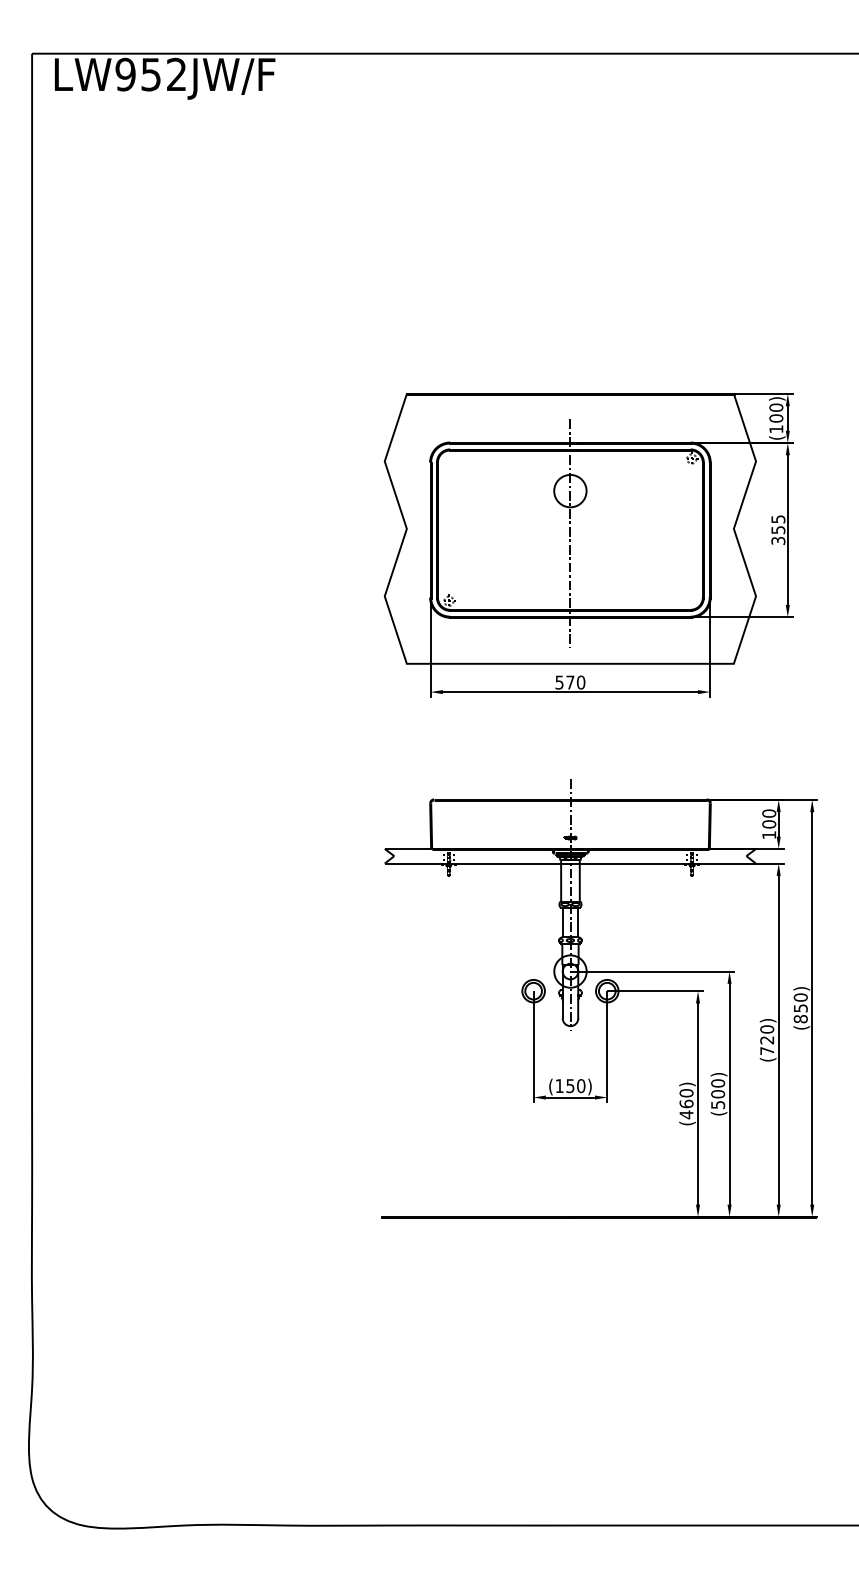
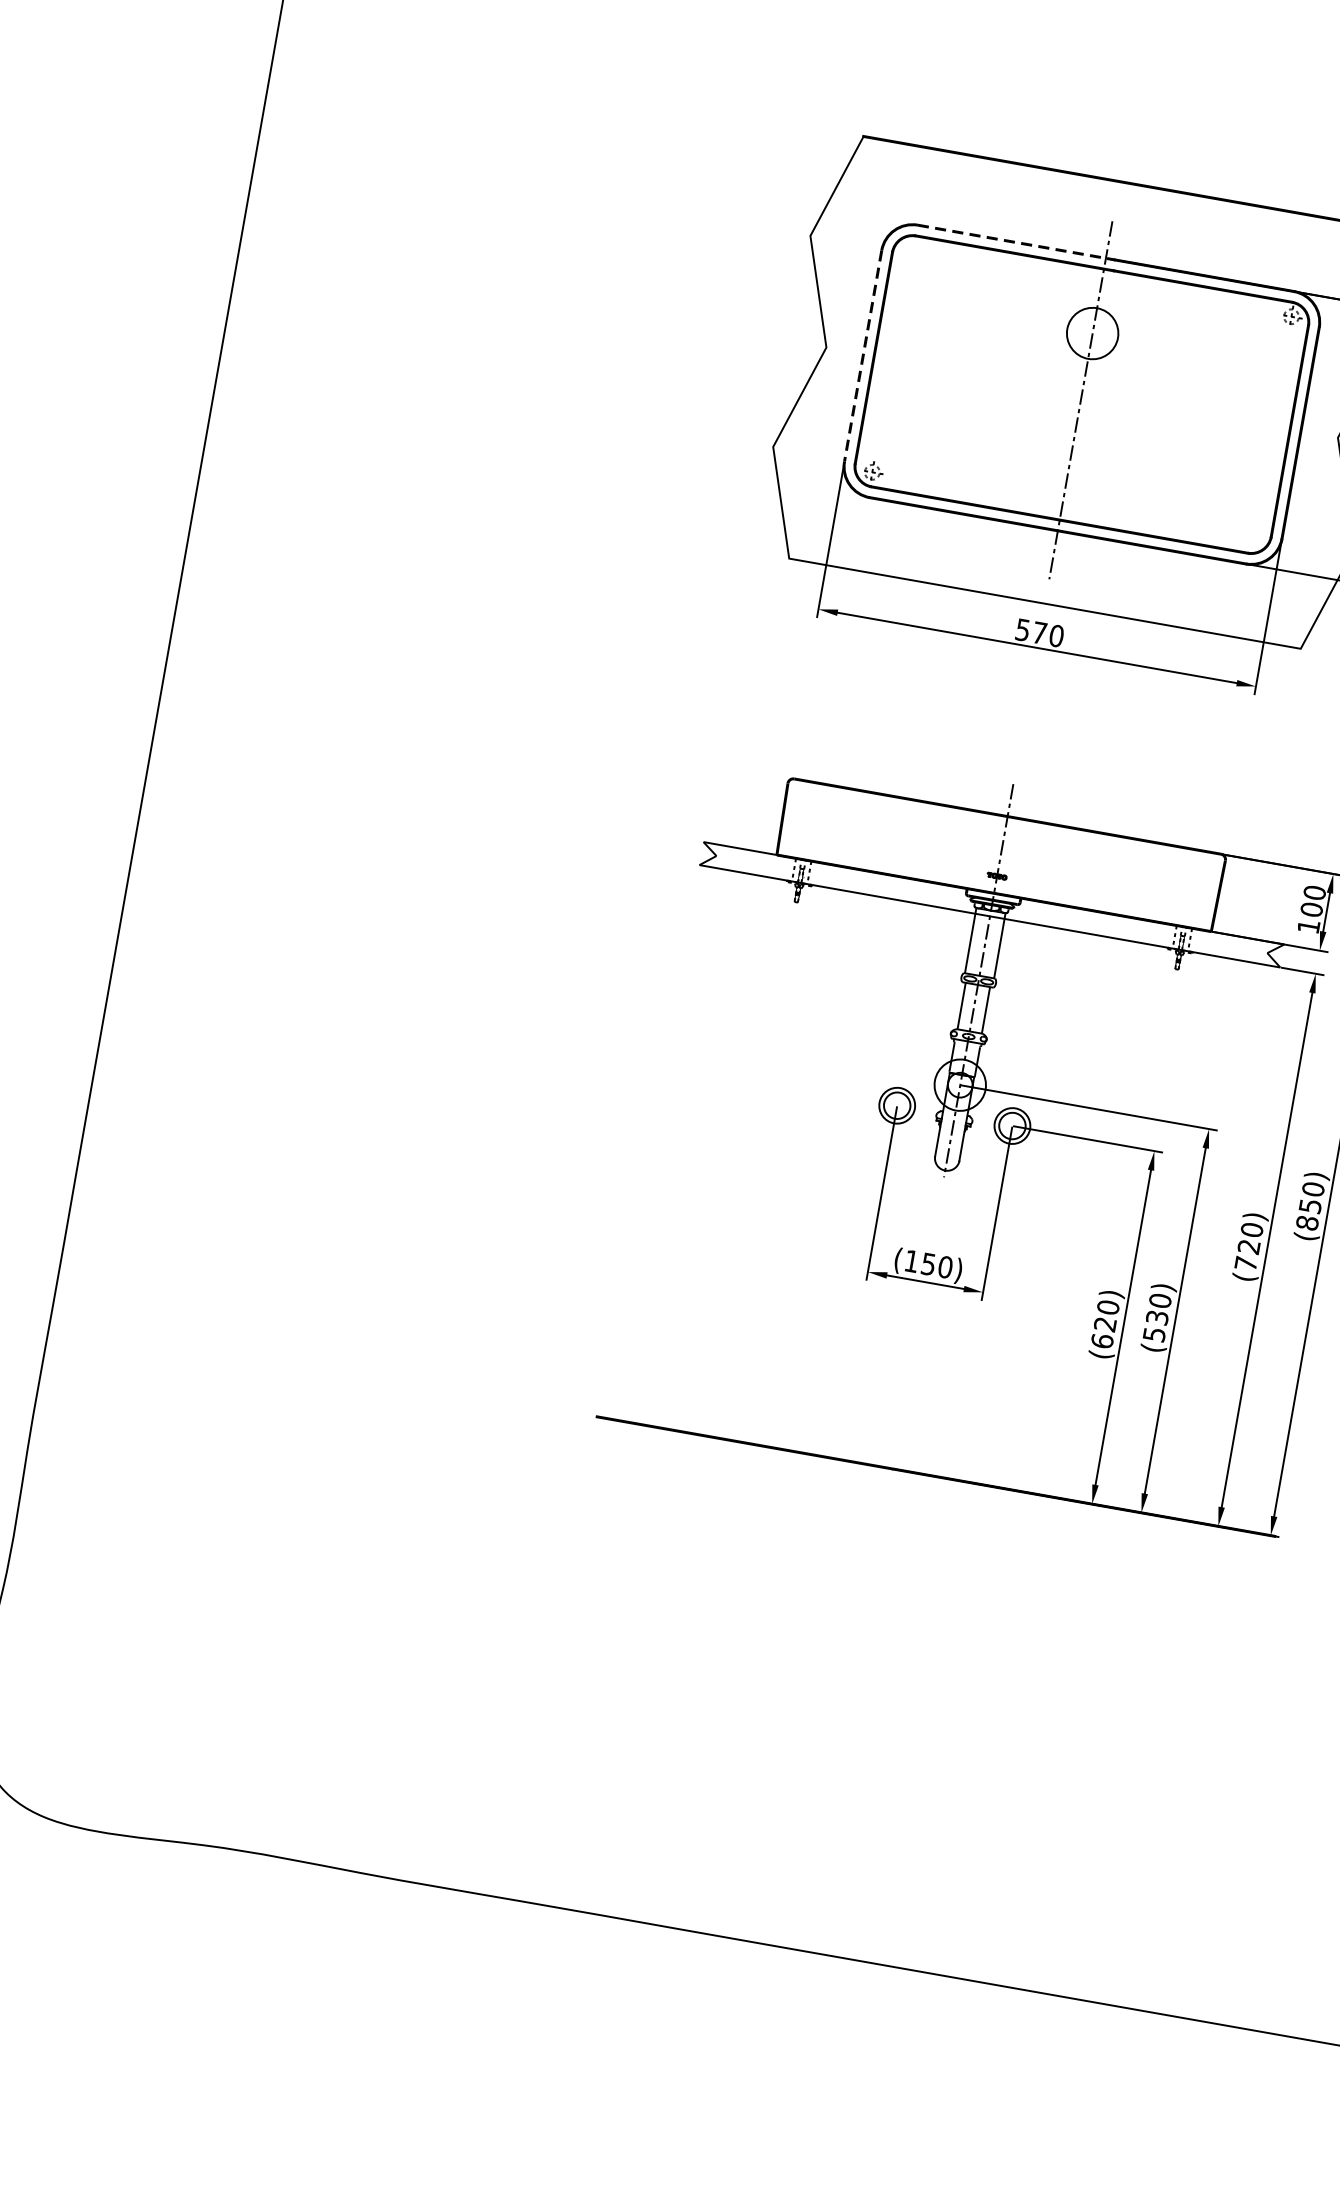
line: (513, 443) -> (1016, 243), solid -> dashed
line: (430, 530) -> (862, 356), solid -> dashed
text: (718, 1094) -> (1157, 1318), (500) -> (530)
text: (686, 1109) -> (1103, 1332), (460) -> (620)

